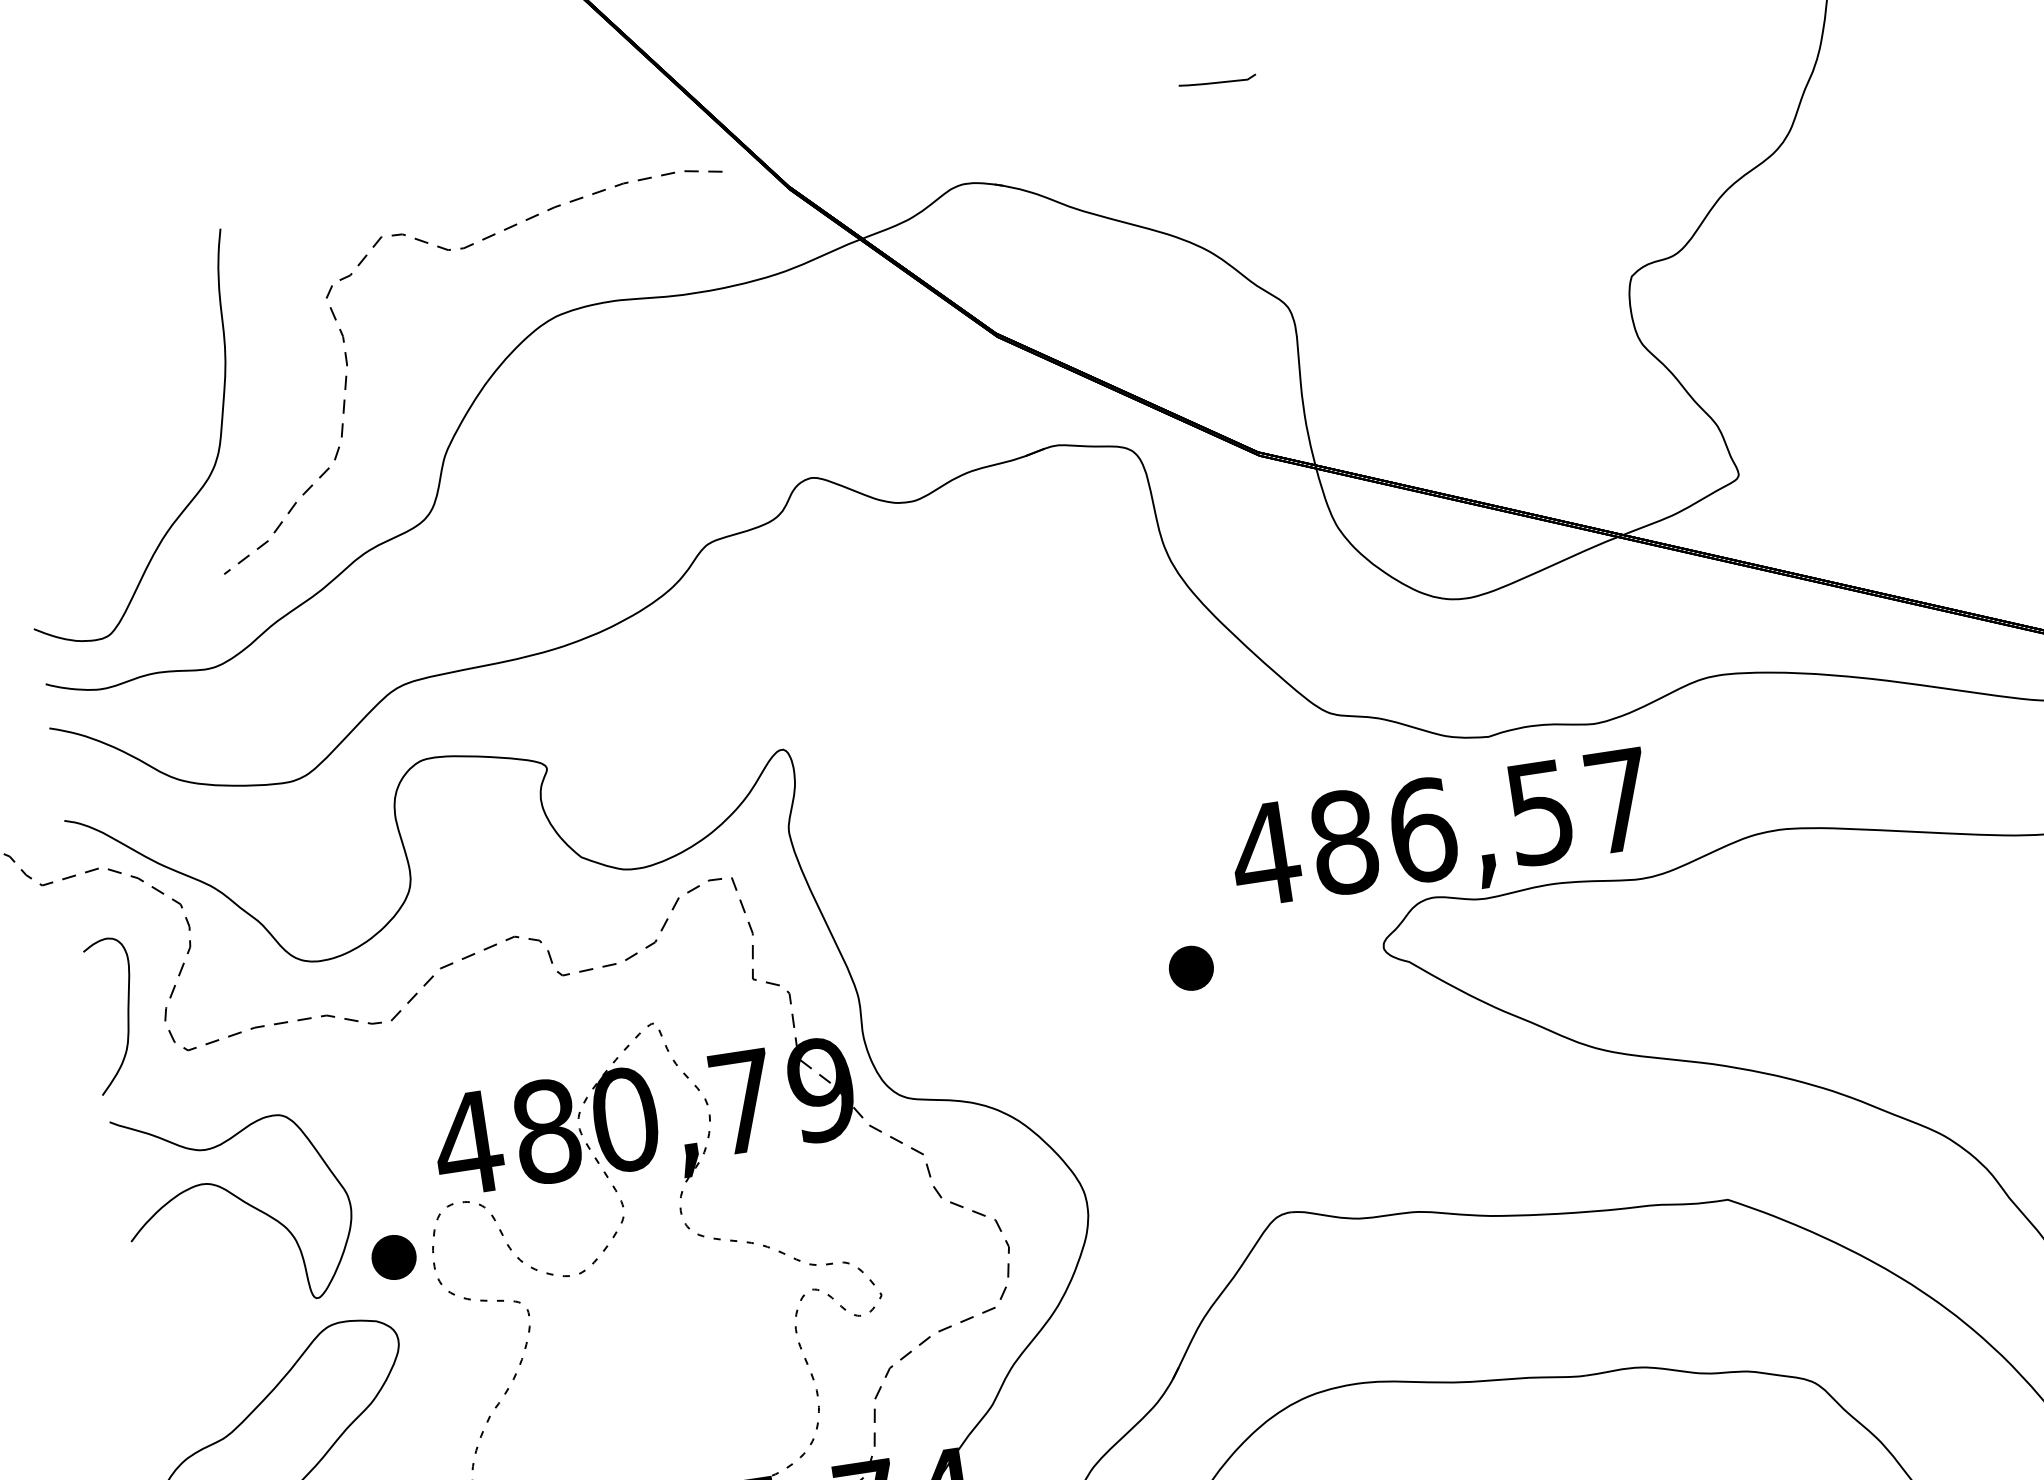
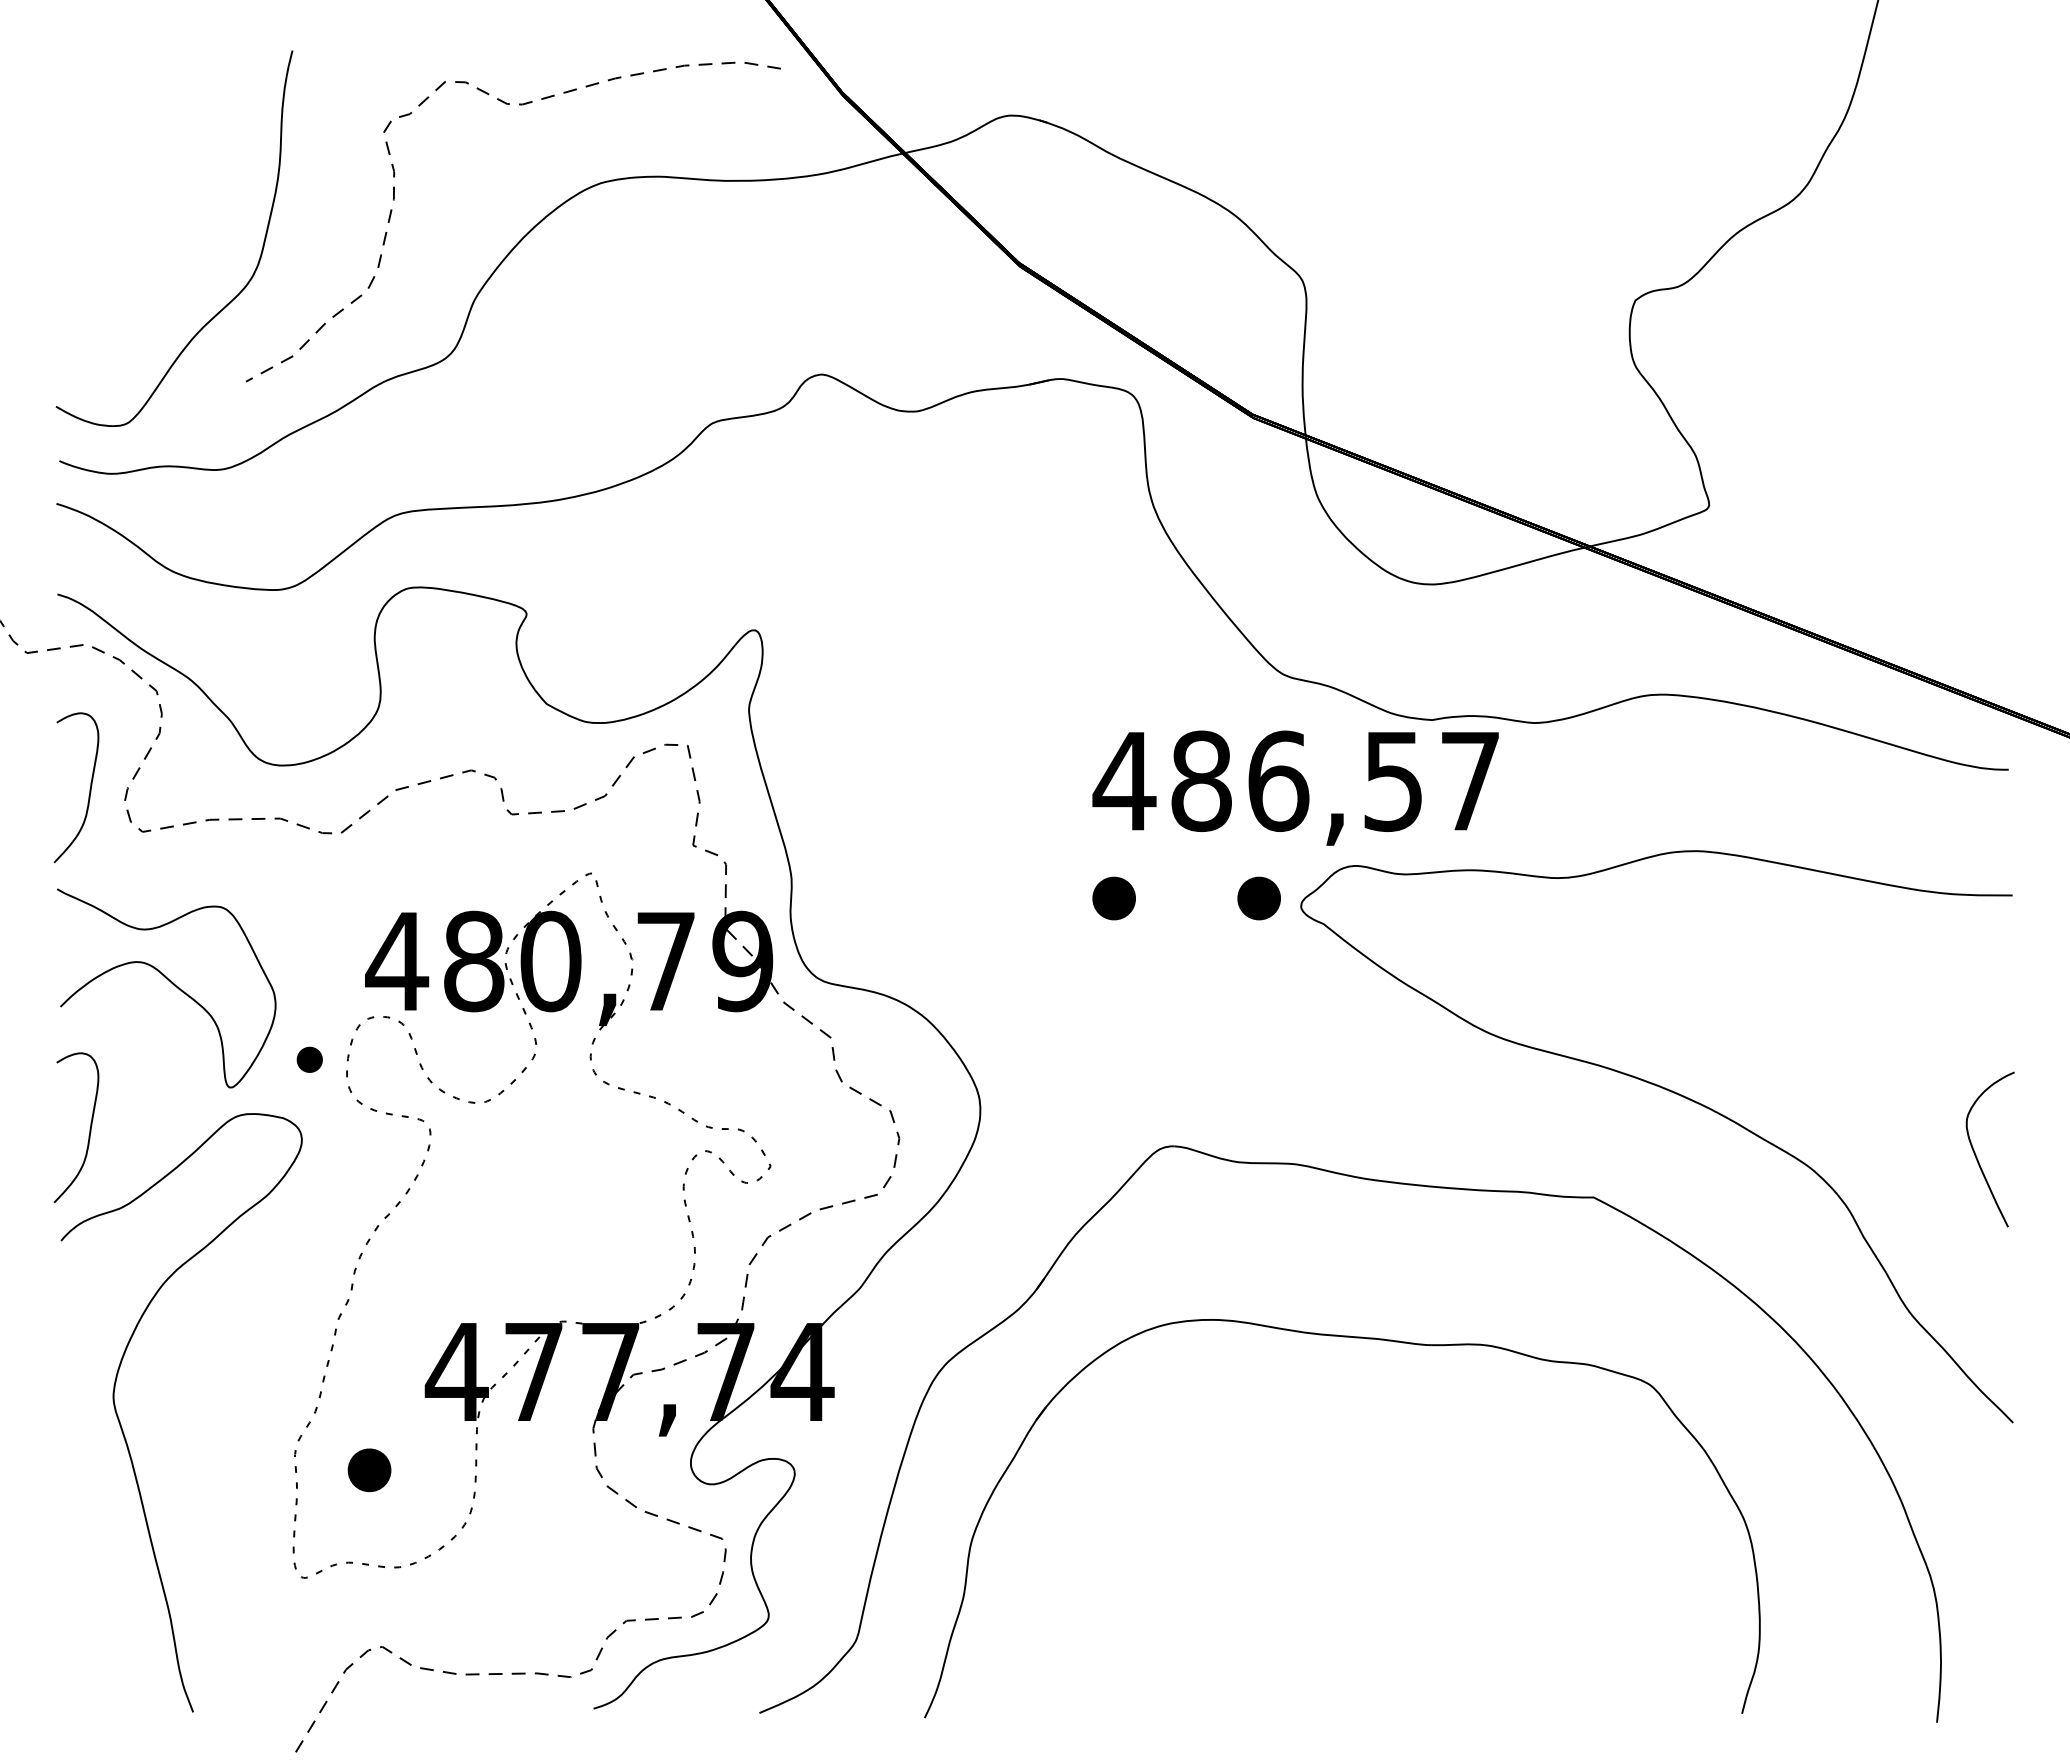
line: (1217, 81) -> (1267, 54), removed
text: (1441, 834) -> (1295, 787), moved
part: (1338, 945) -> (1258, 898), added
part: (393, 1257) -> (309, 1059), size x0.6
curve: (179, 1361) -> (89, 1128), added

